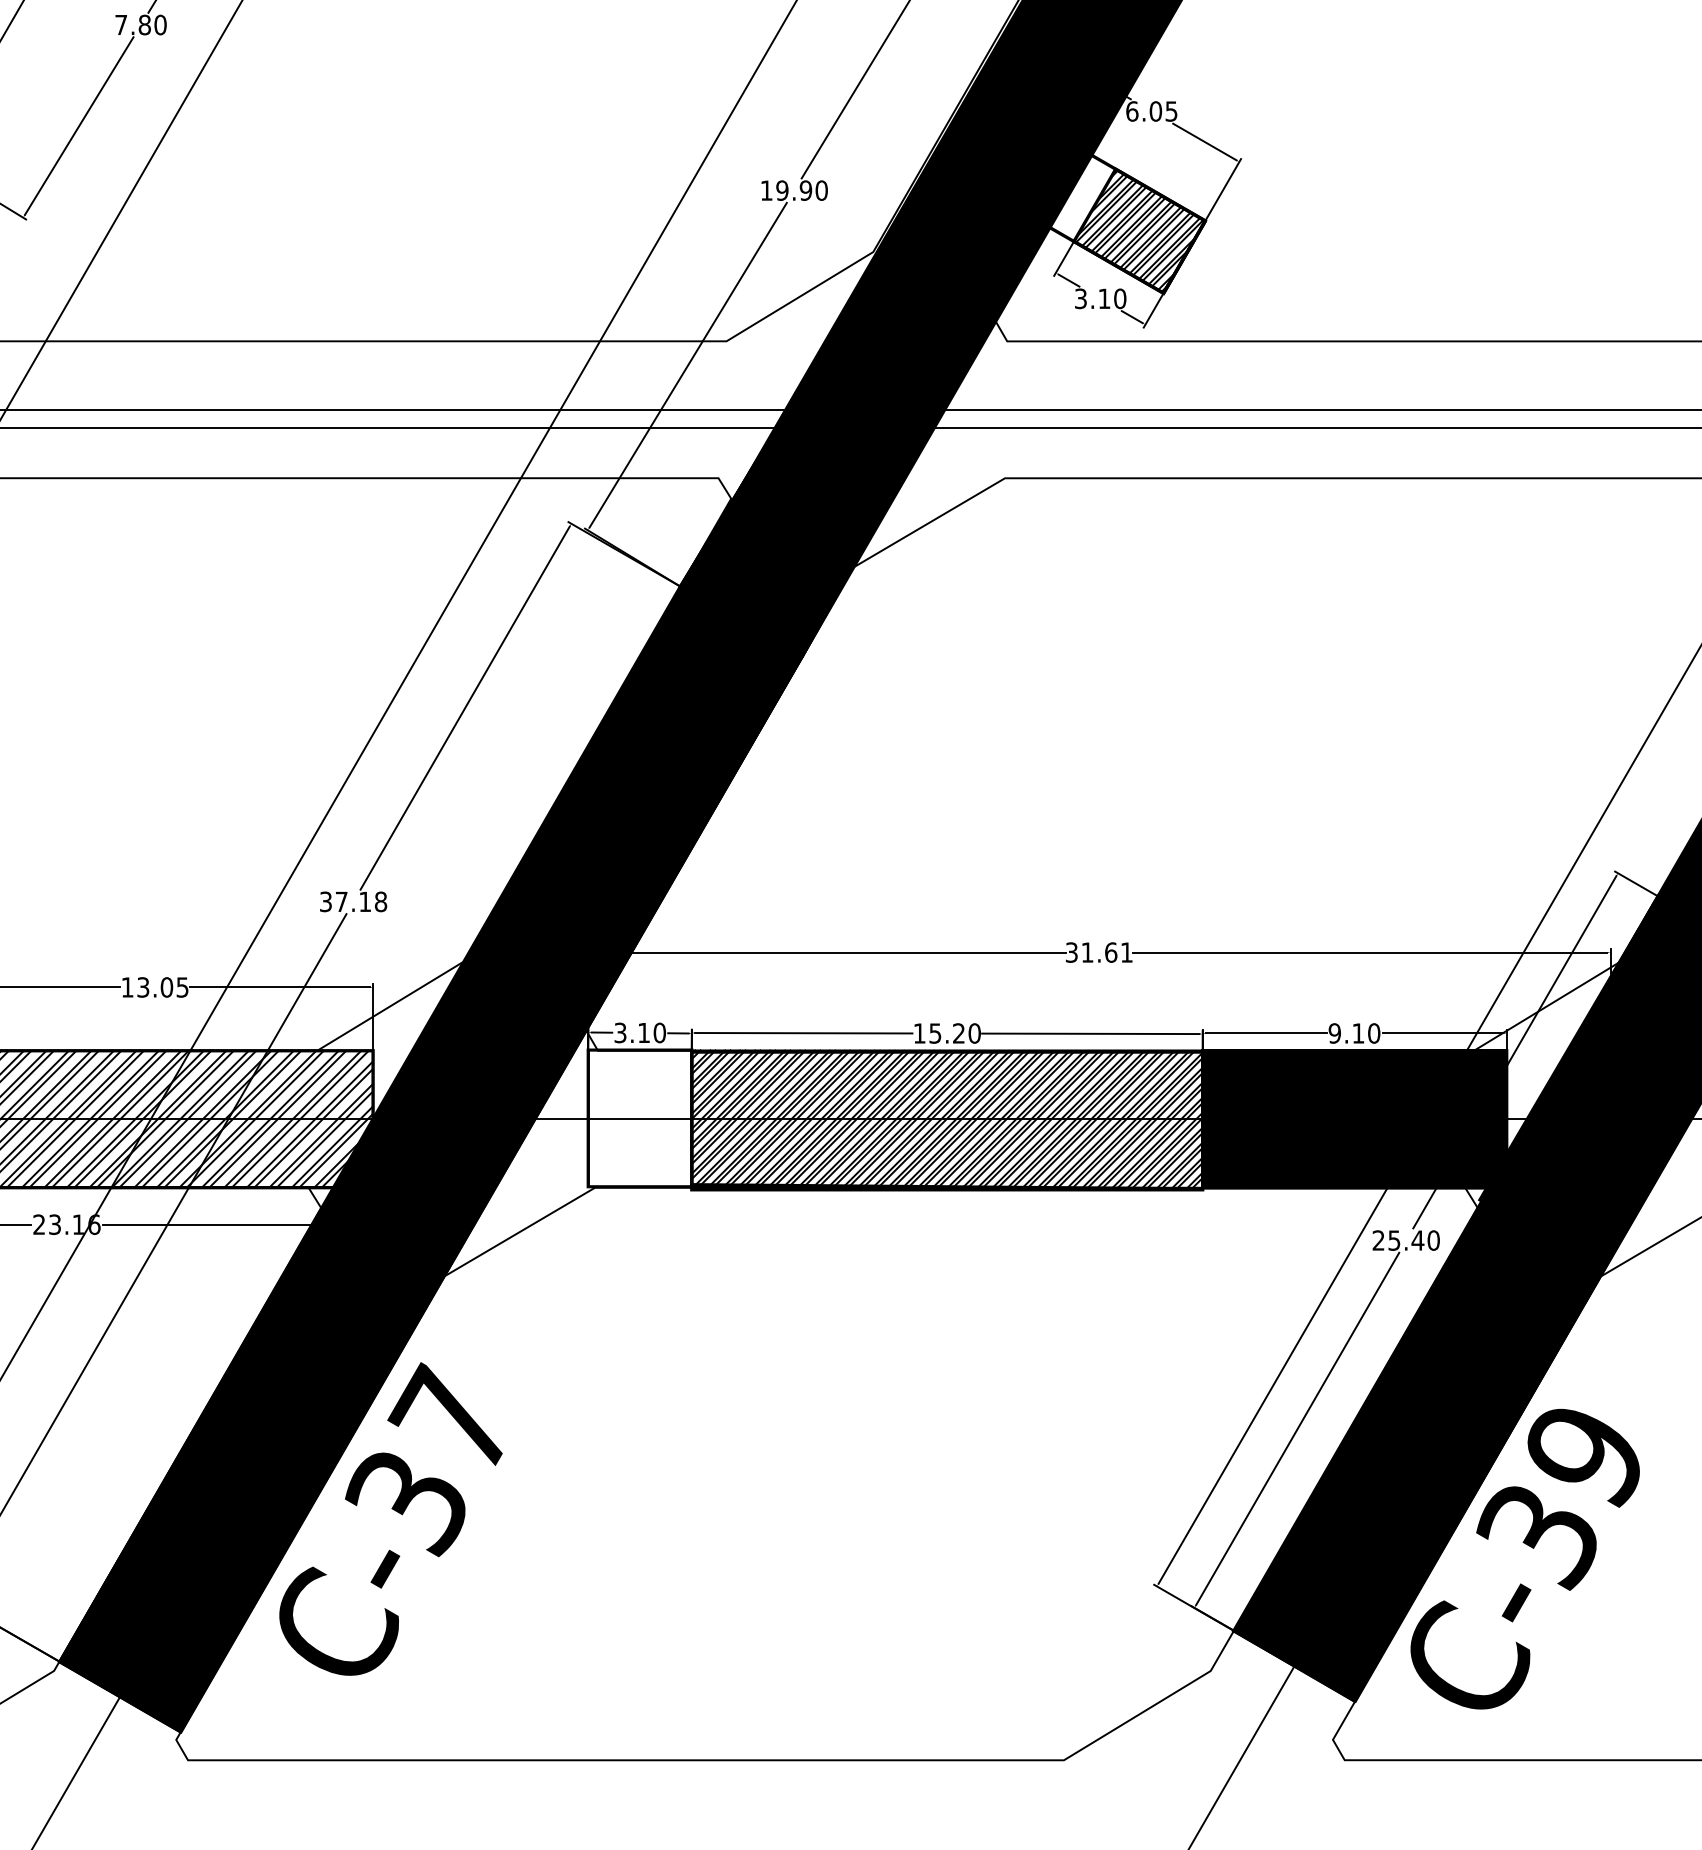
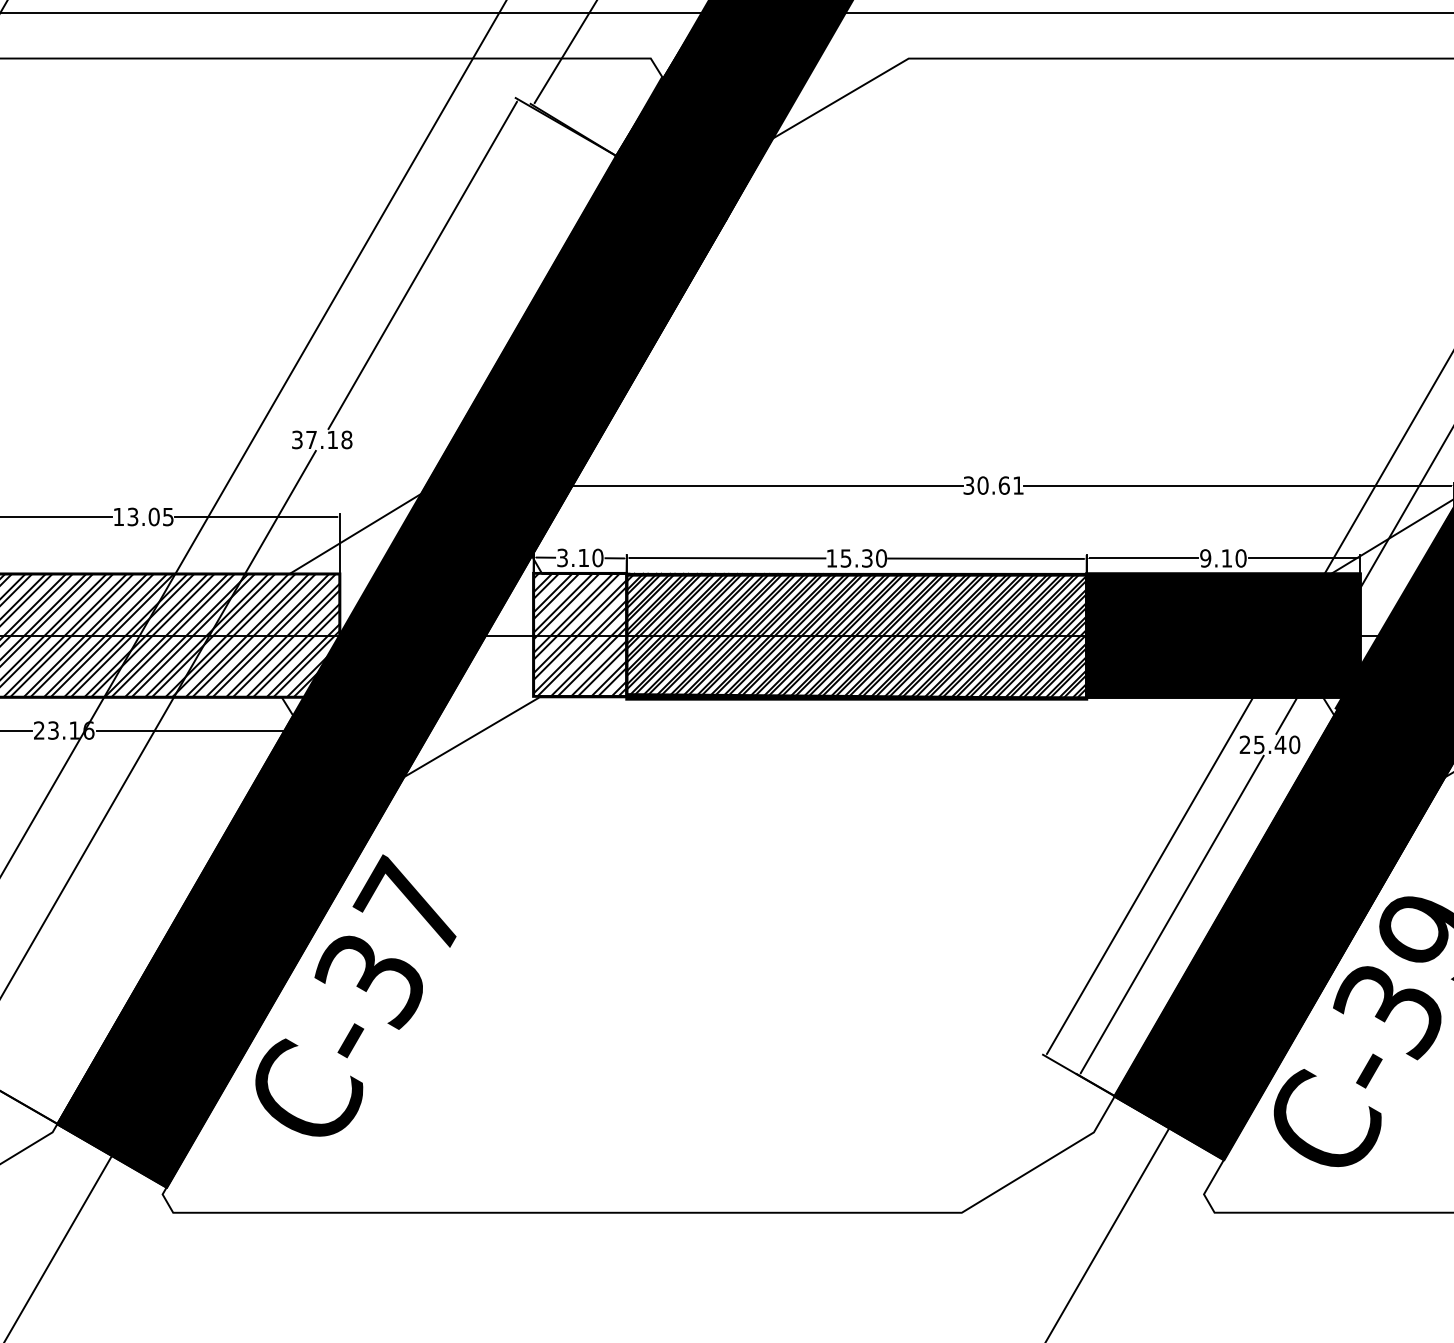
text: (1087, 952) -> (983, 485), 31.61 -> 30.61
text: (958, 1033) -> (866, 558), 15.20 -> 15.30
hatch: (639, 1117) -> (579, 634), added

